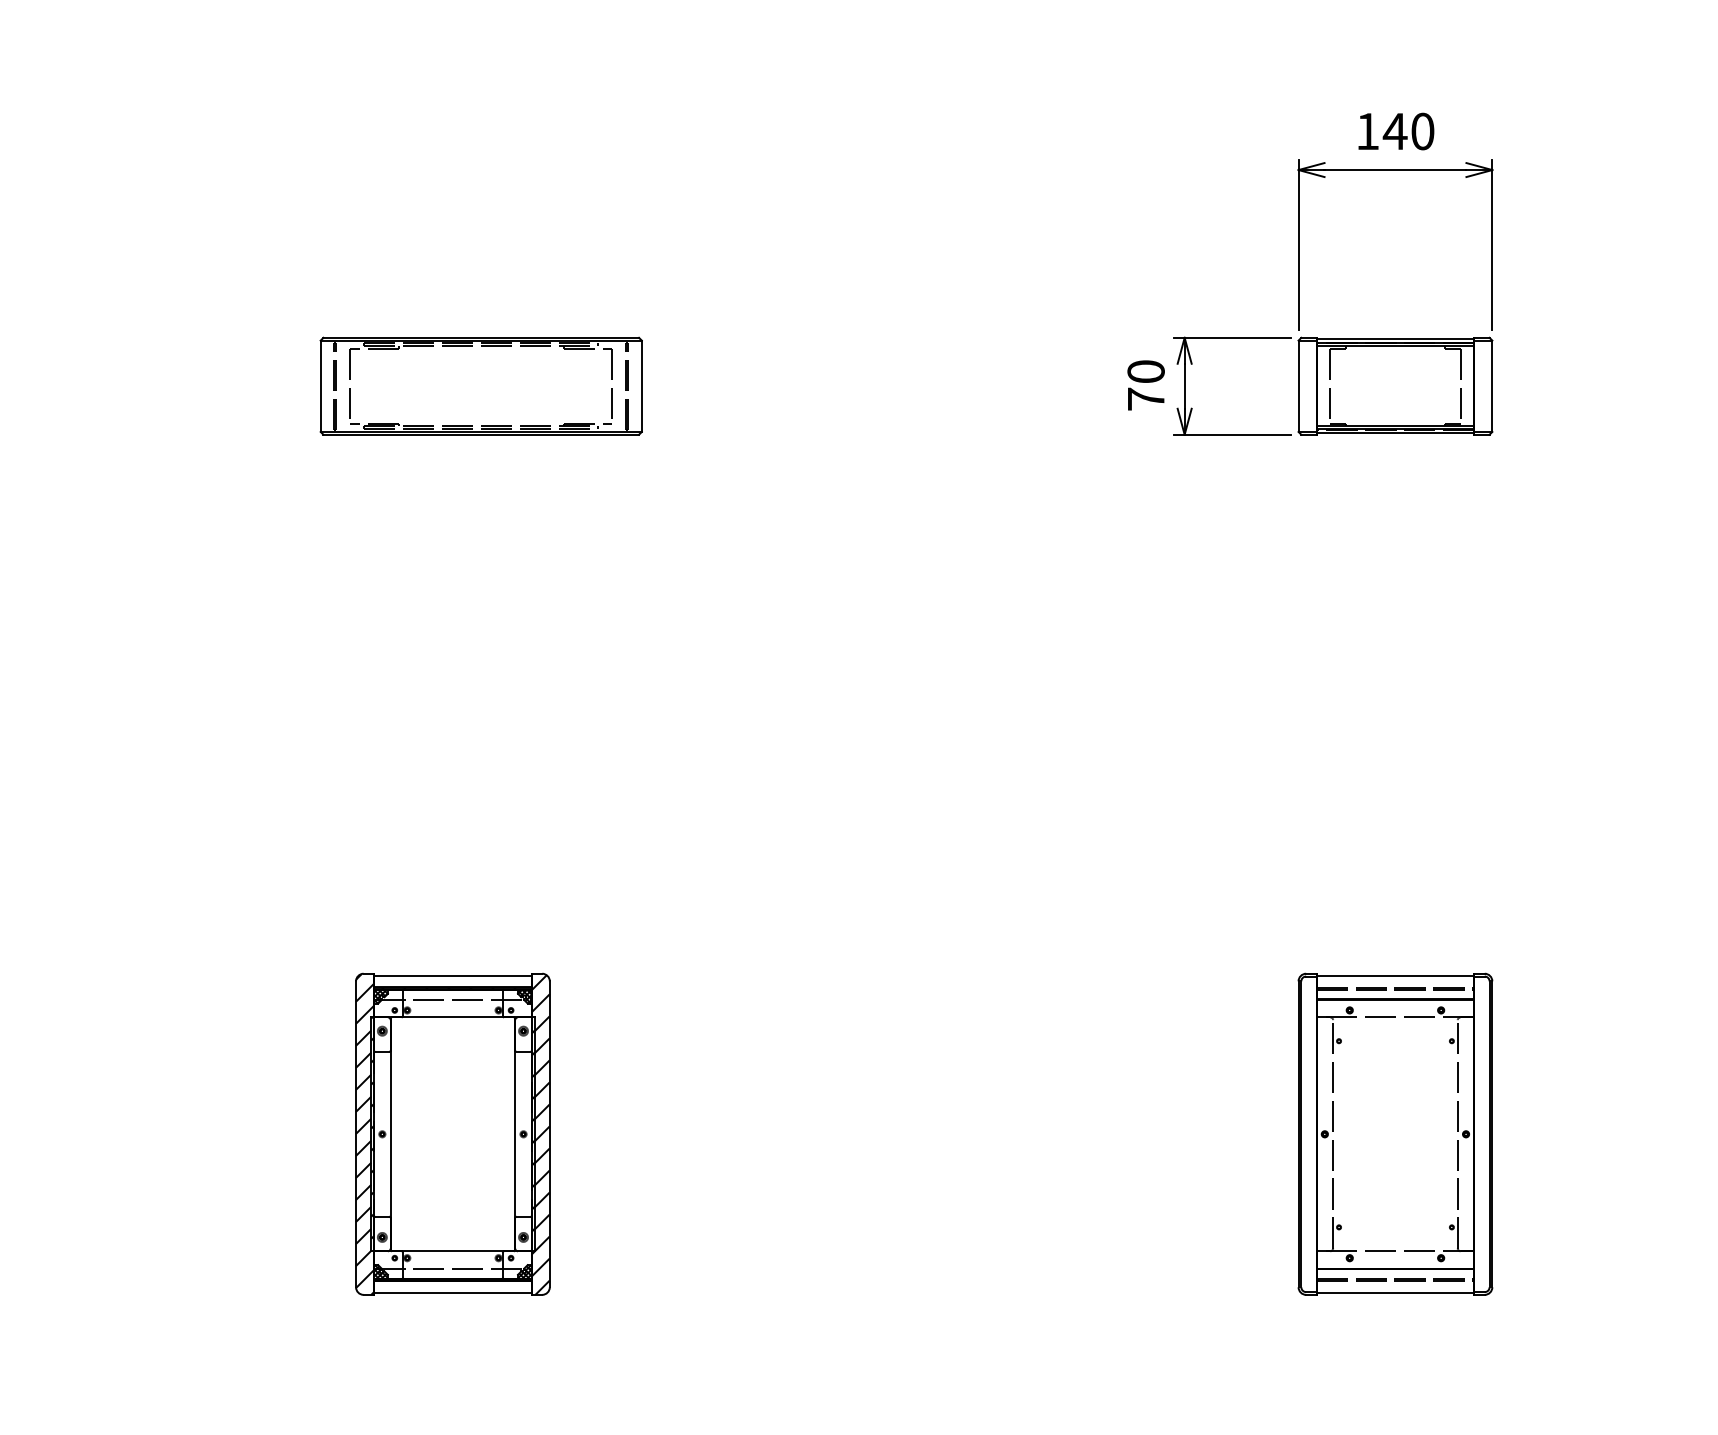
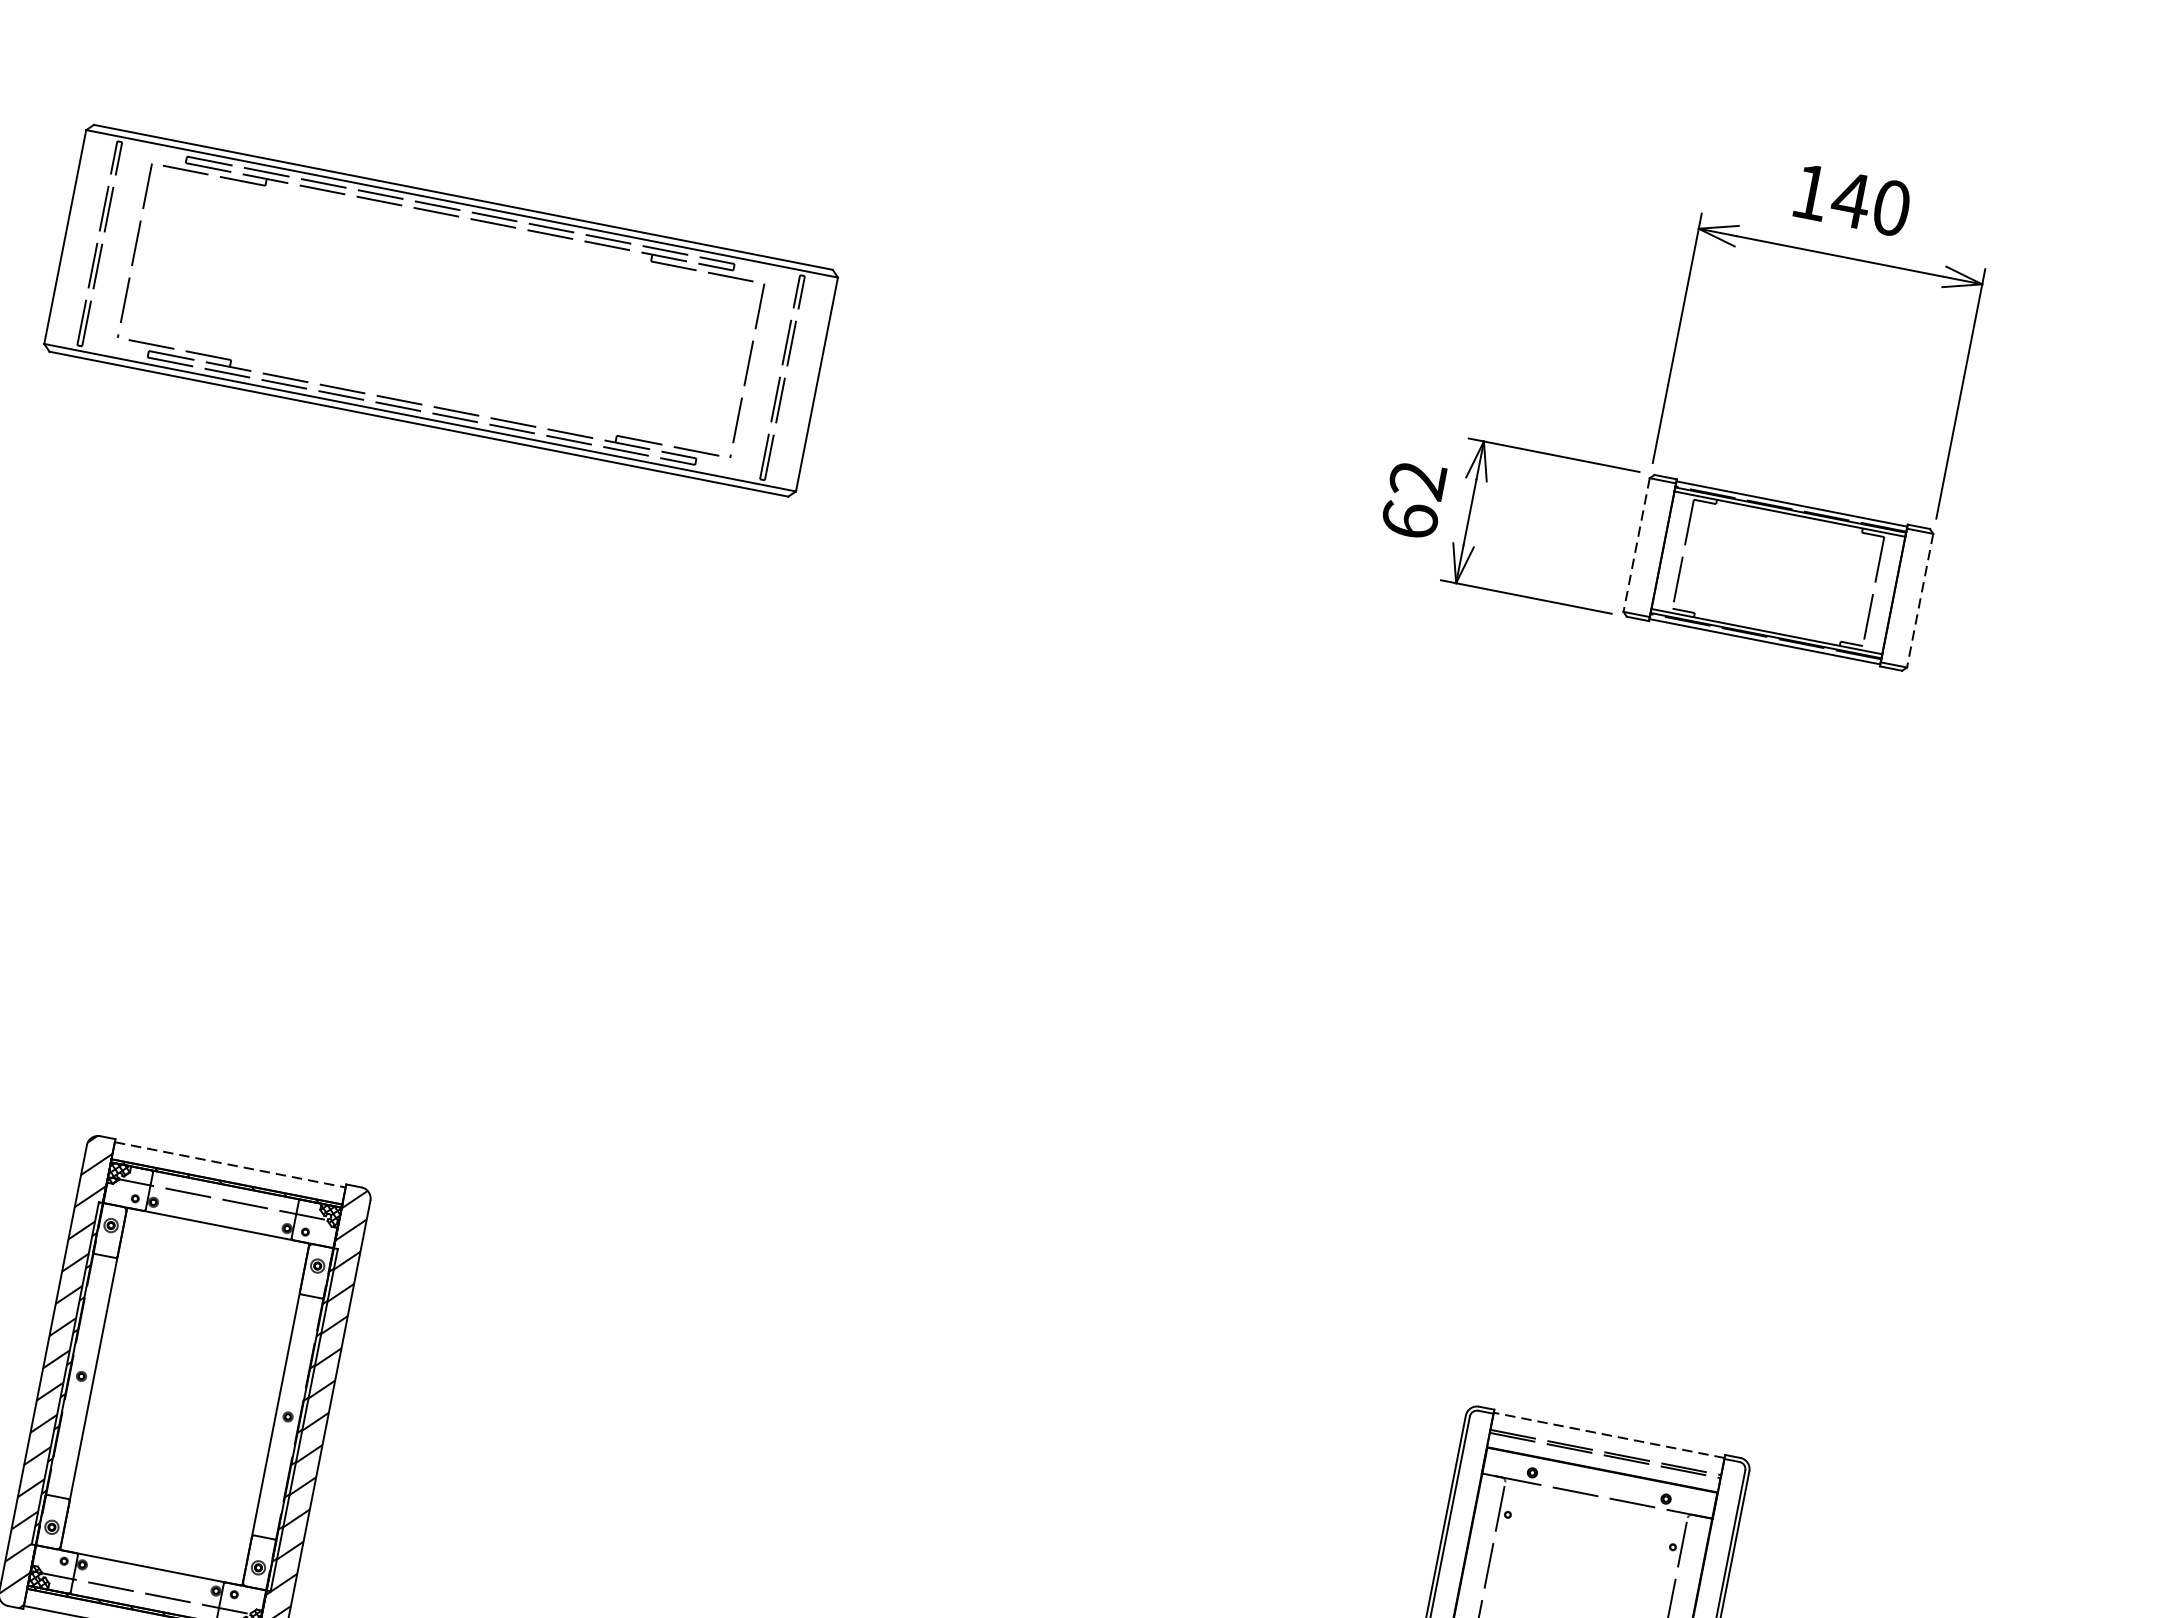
part: (480, 385) -> (440, 309), size x1.6
text: (1145, 385) -> (1412, 499), 70 -> 62
line: (1298, 386) -> (1636, 545), solid -> dashed
line: (1492, 386) -> (1920, 601), solid -> dashed
line: (452, 975) -> (229, 1164), solid -> dashed
line: (1395, 975) -> (1609, 1434), solid -> dashed

